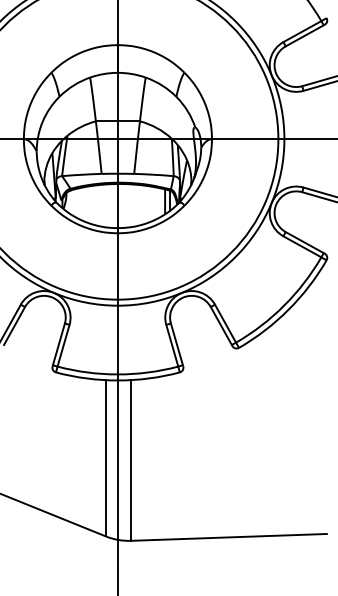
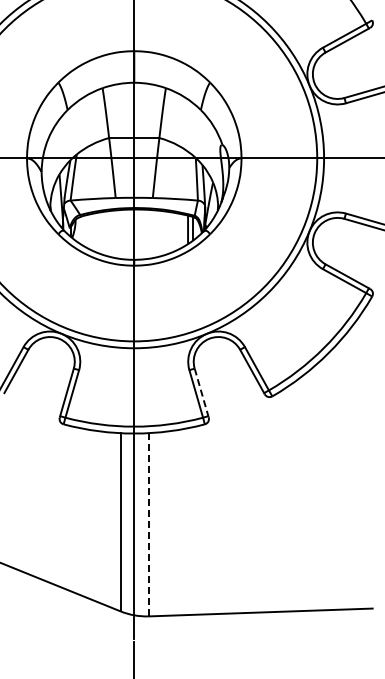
line: (176, 344) -> (201, 392), solid -> dashed
line: (130, 460) -> (148, 524), solid -> dashed

